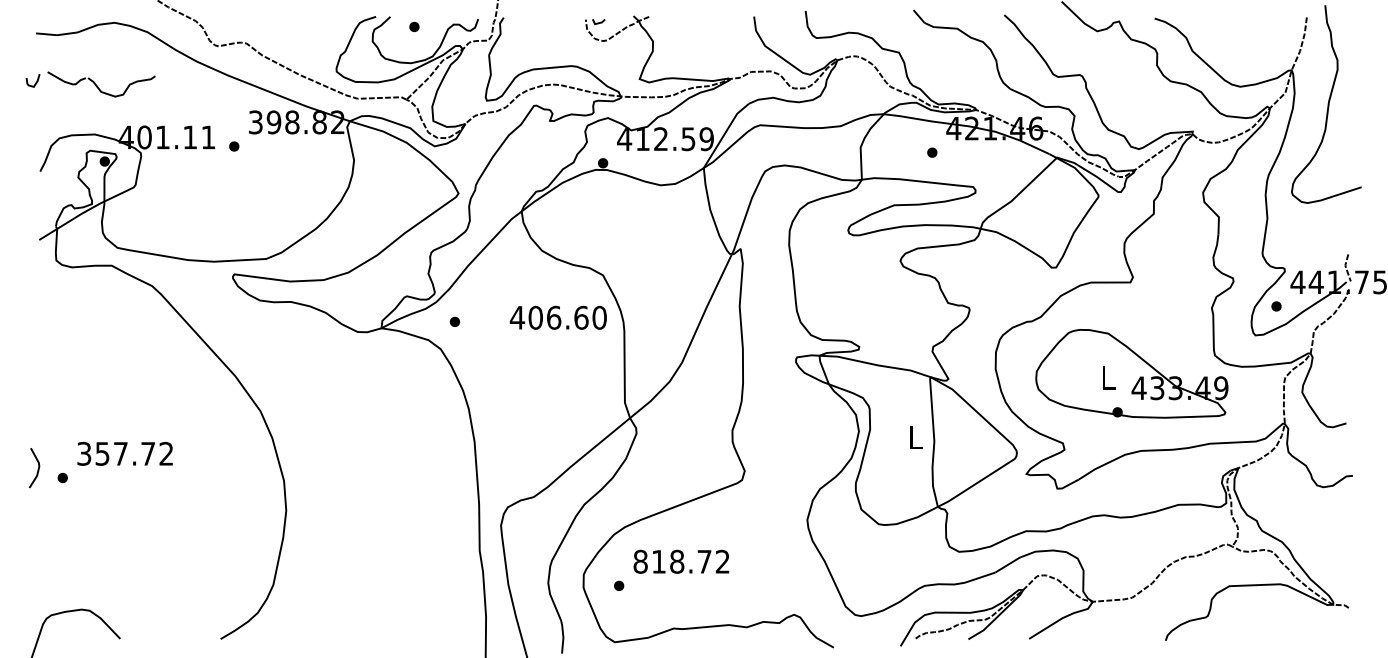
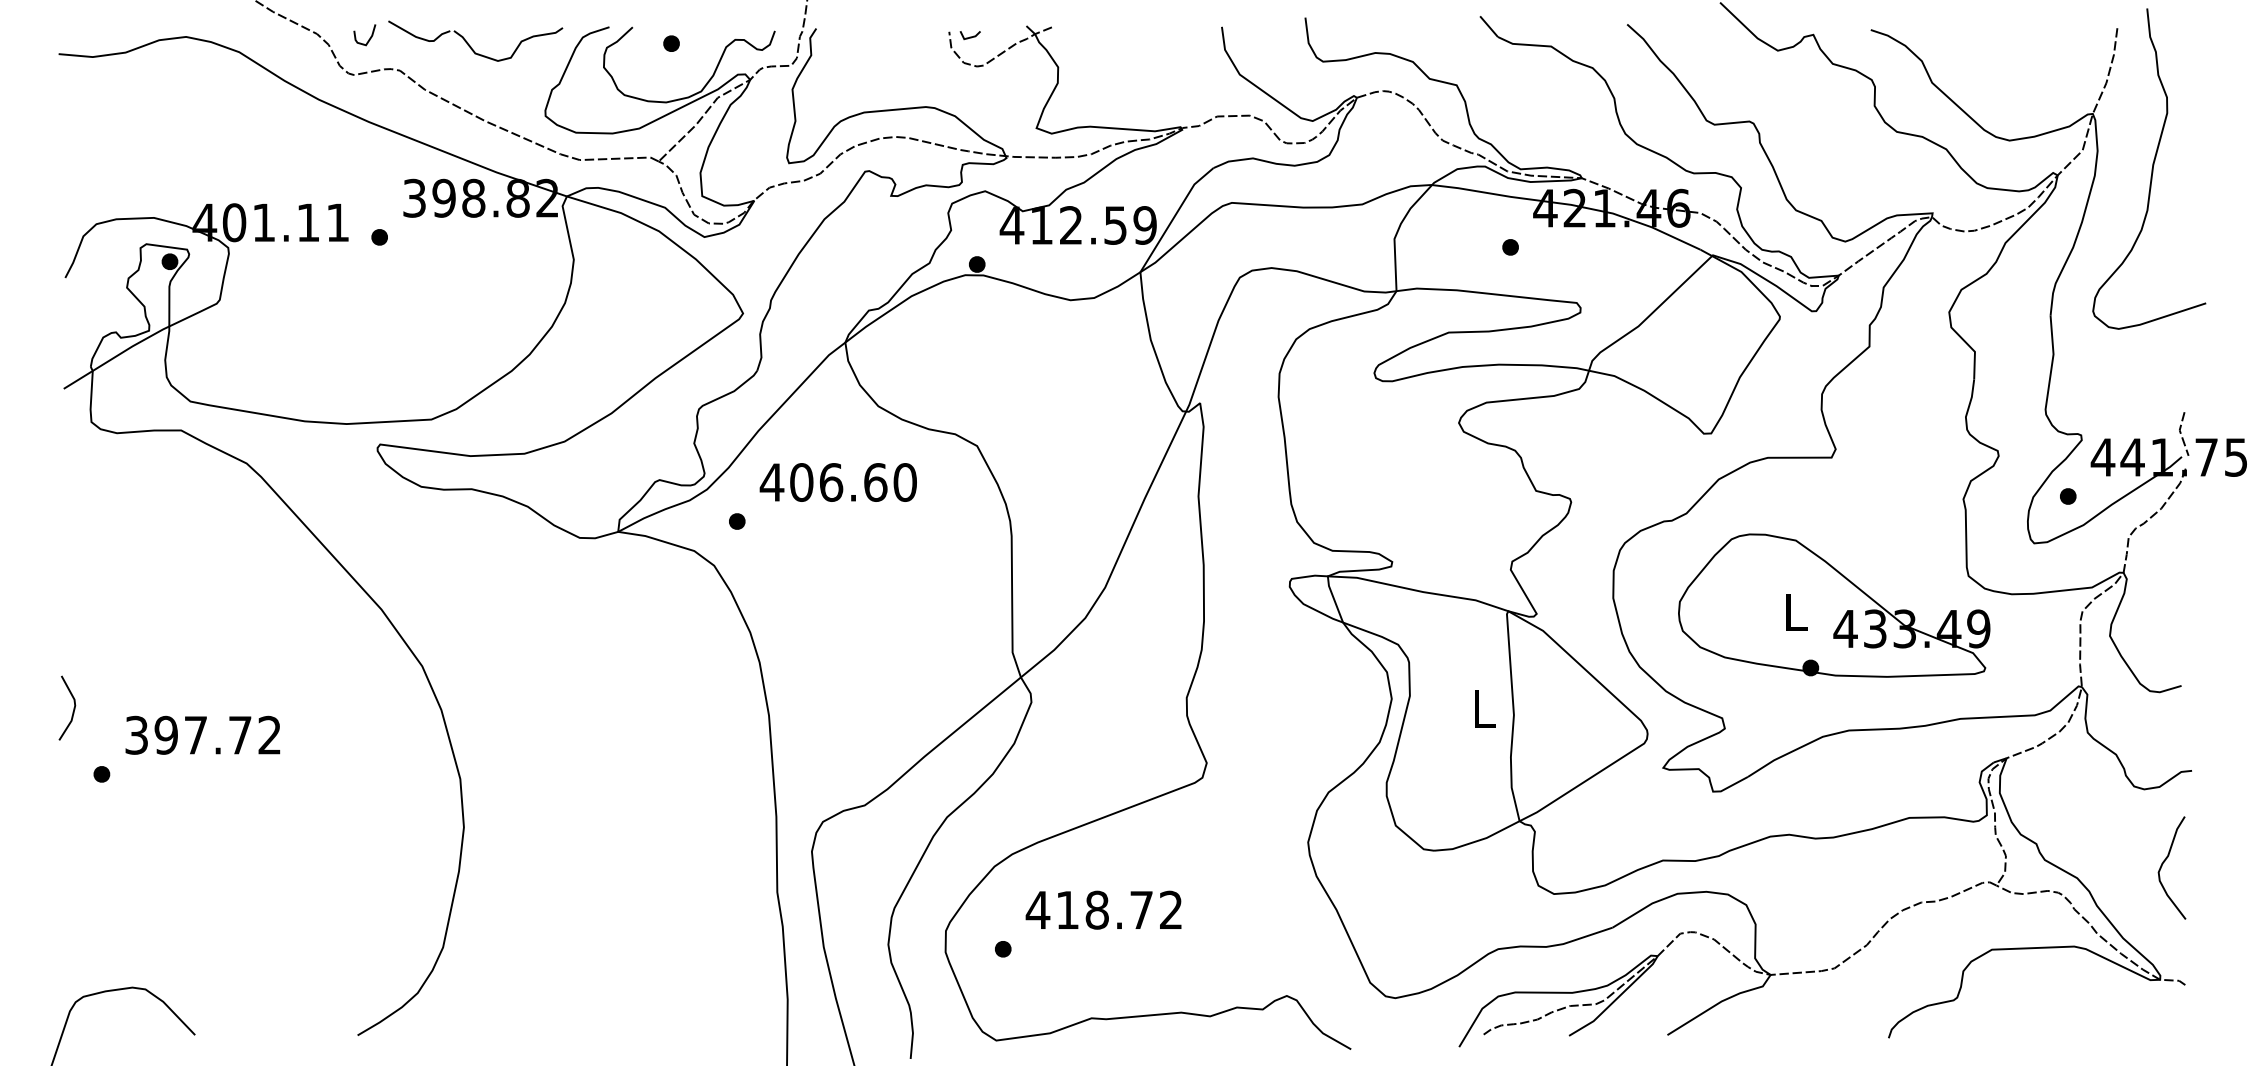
part: (90, 84) -> (457, 41), moved
text: (557, 317) -> (836, 481), moved
text: (102, 453) -> (166, 734), 357.72 -> 397.72
line: (37, 469) -> (72, 710), moved
curve: (1337, 531) -> (2167, 861), added
text: (640, 561) -> (1037, 909), 818.72 -> 418.72

